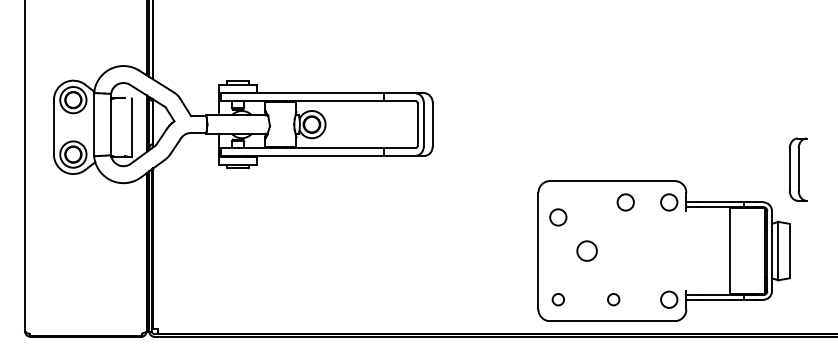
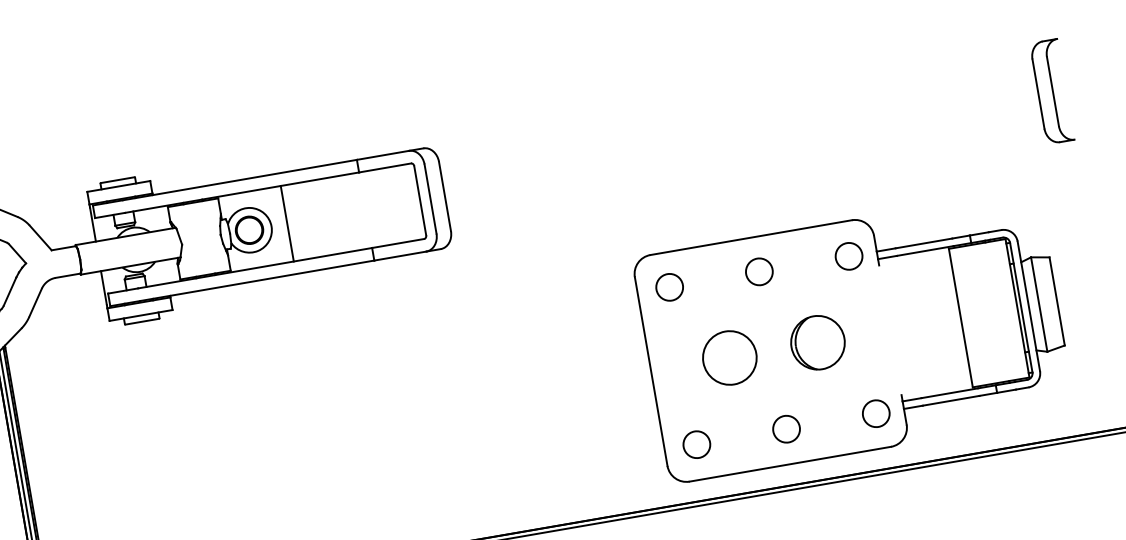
line: (335, 124) -> (287, 223), added
part: (797, 169) -> (1050, 91), moved
circle: (625, 202) -> (758, 272), moved
circle: (558, 217) -> (669, 287), moved
circle: (586, 250) -> (728, 357), size x1.67
part: (641, 250) -> (817, 341), added
circle: (558, 299) -> (697, 444), size x1.43
circle: (613, 299) -> (786, 428), size x1.43

